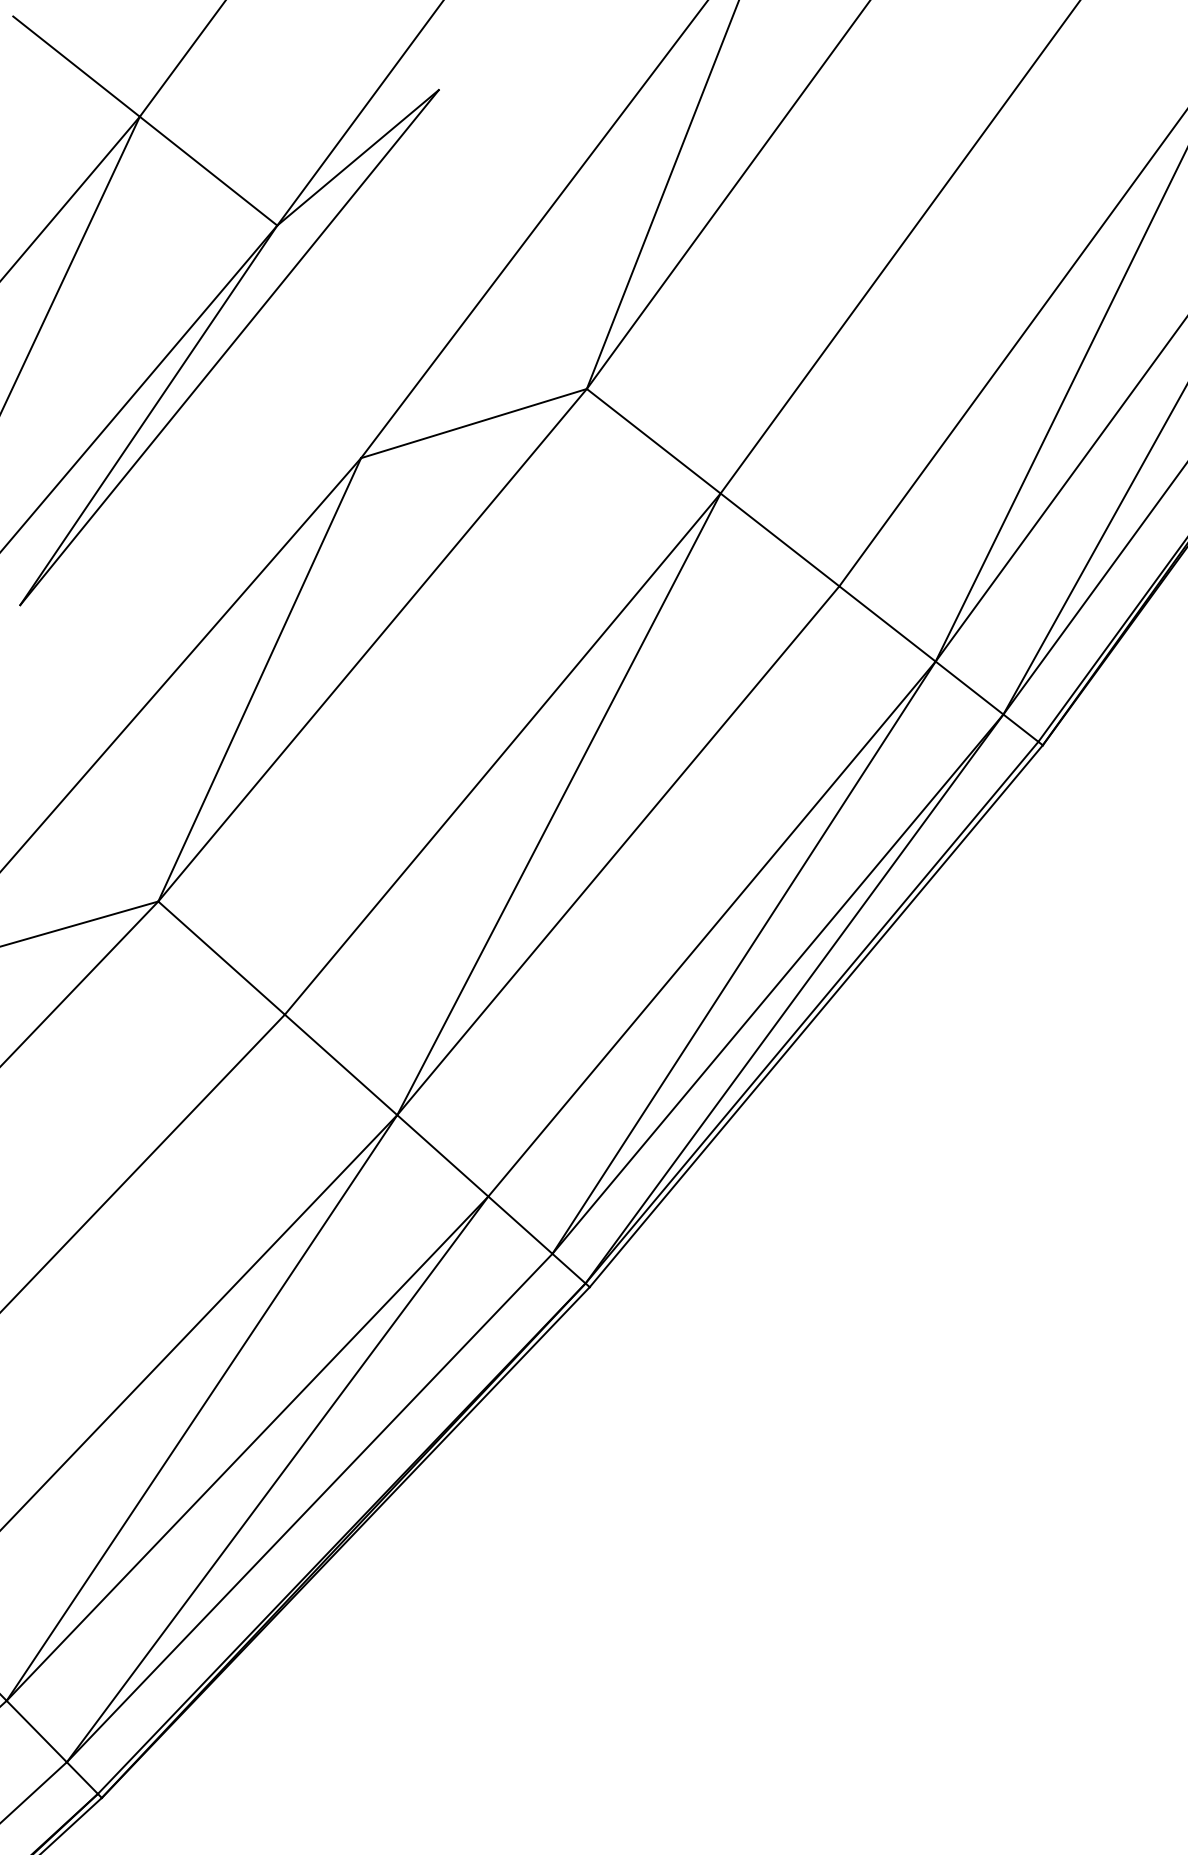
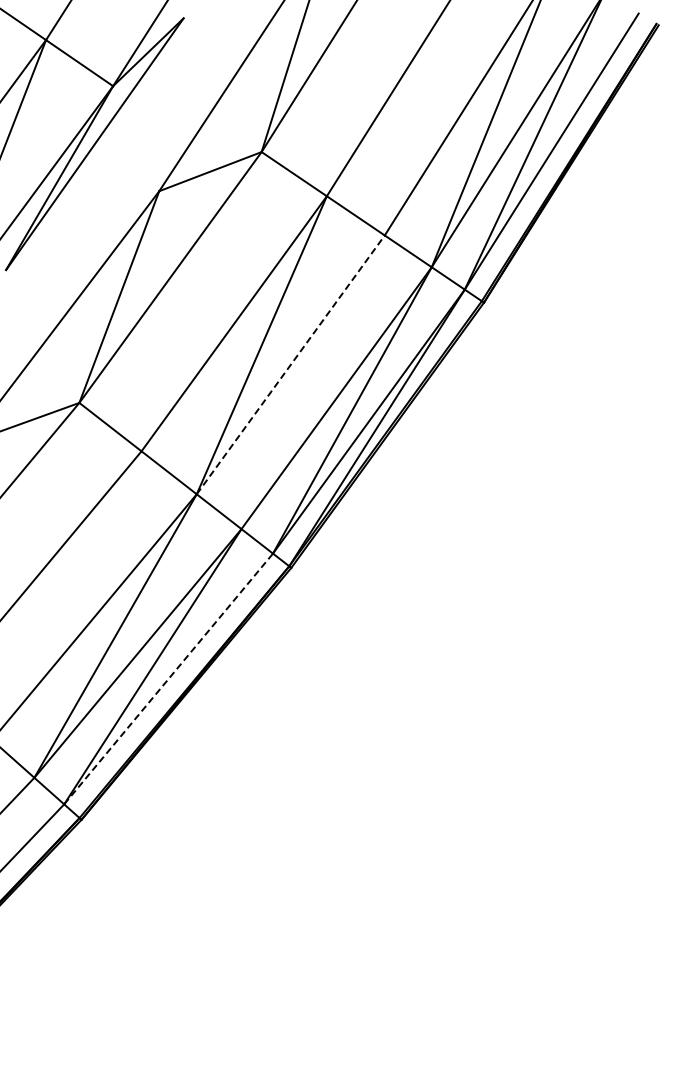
line: (617, 849) -> (290, 364), solid -> dashed
line: (309, 1506) -> (168, 678), solid -> dashed

